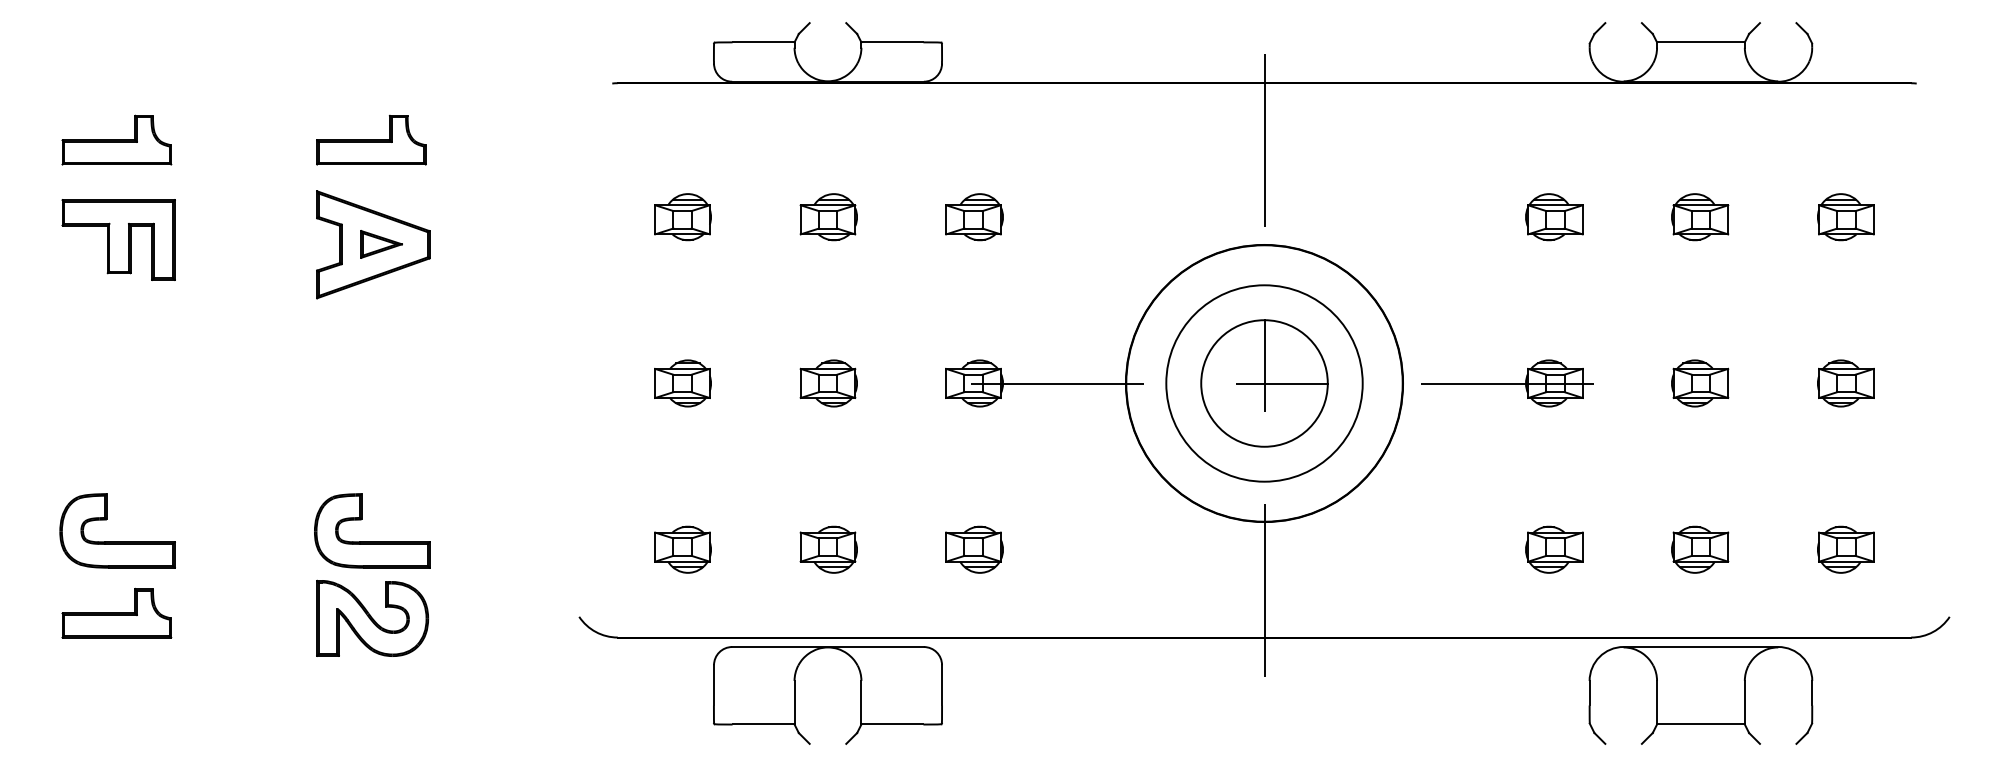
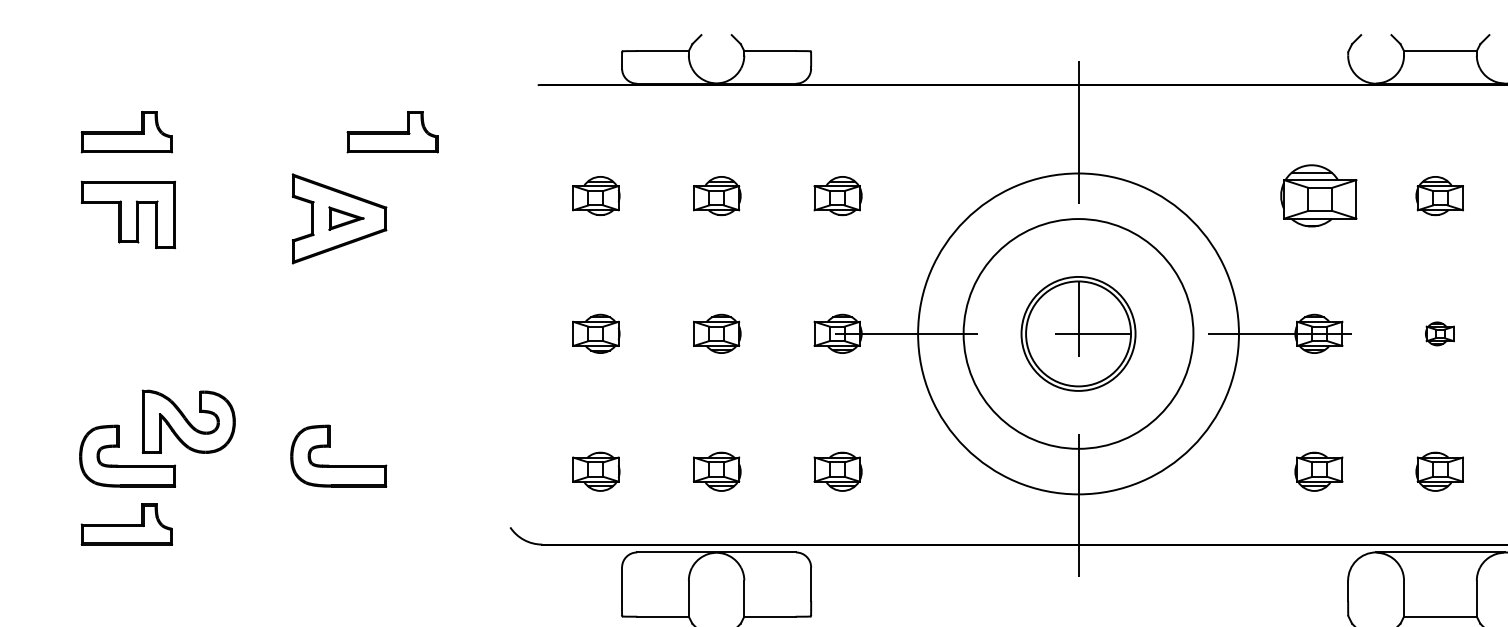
part: (371, 139) -> (392, 131), moved
part: (1554, 217) -> (1319, 196), size x1.6
circle: (1264, 383) -> (1078, 333), size x0.7
circle: (1264, 383) -> (1078, 333), size x1.4
part: (1700, 383) -> (1440, 333), size x0.6
part: (372, 617) -> (188, 421), moved

